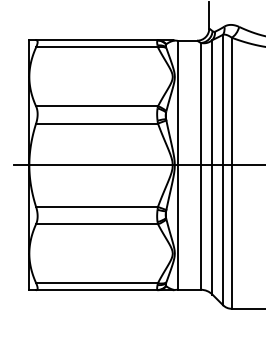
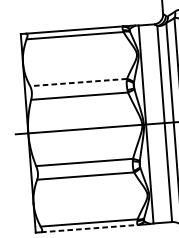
line: (97, 106) -> (78, 82), solid -> dashed
line: (97, 290) -> (89, 228), solid -> dashed

